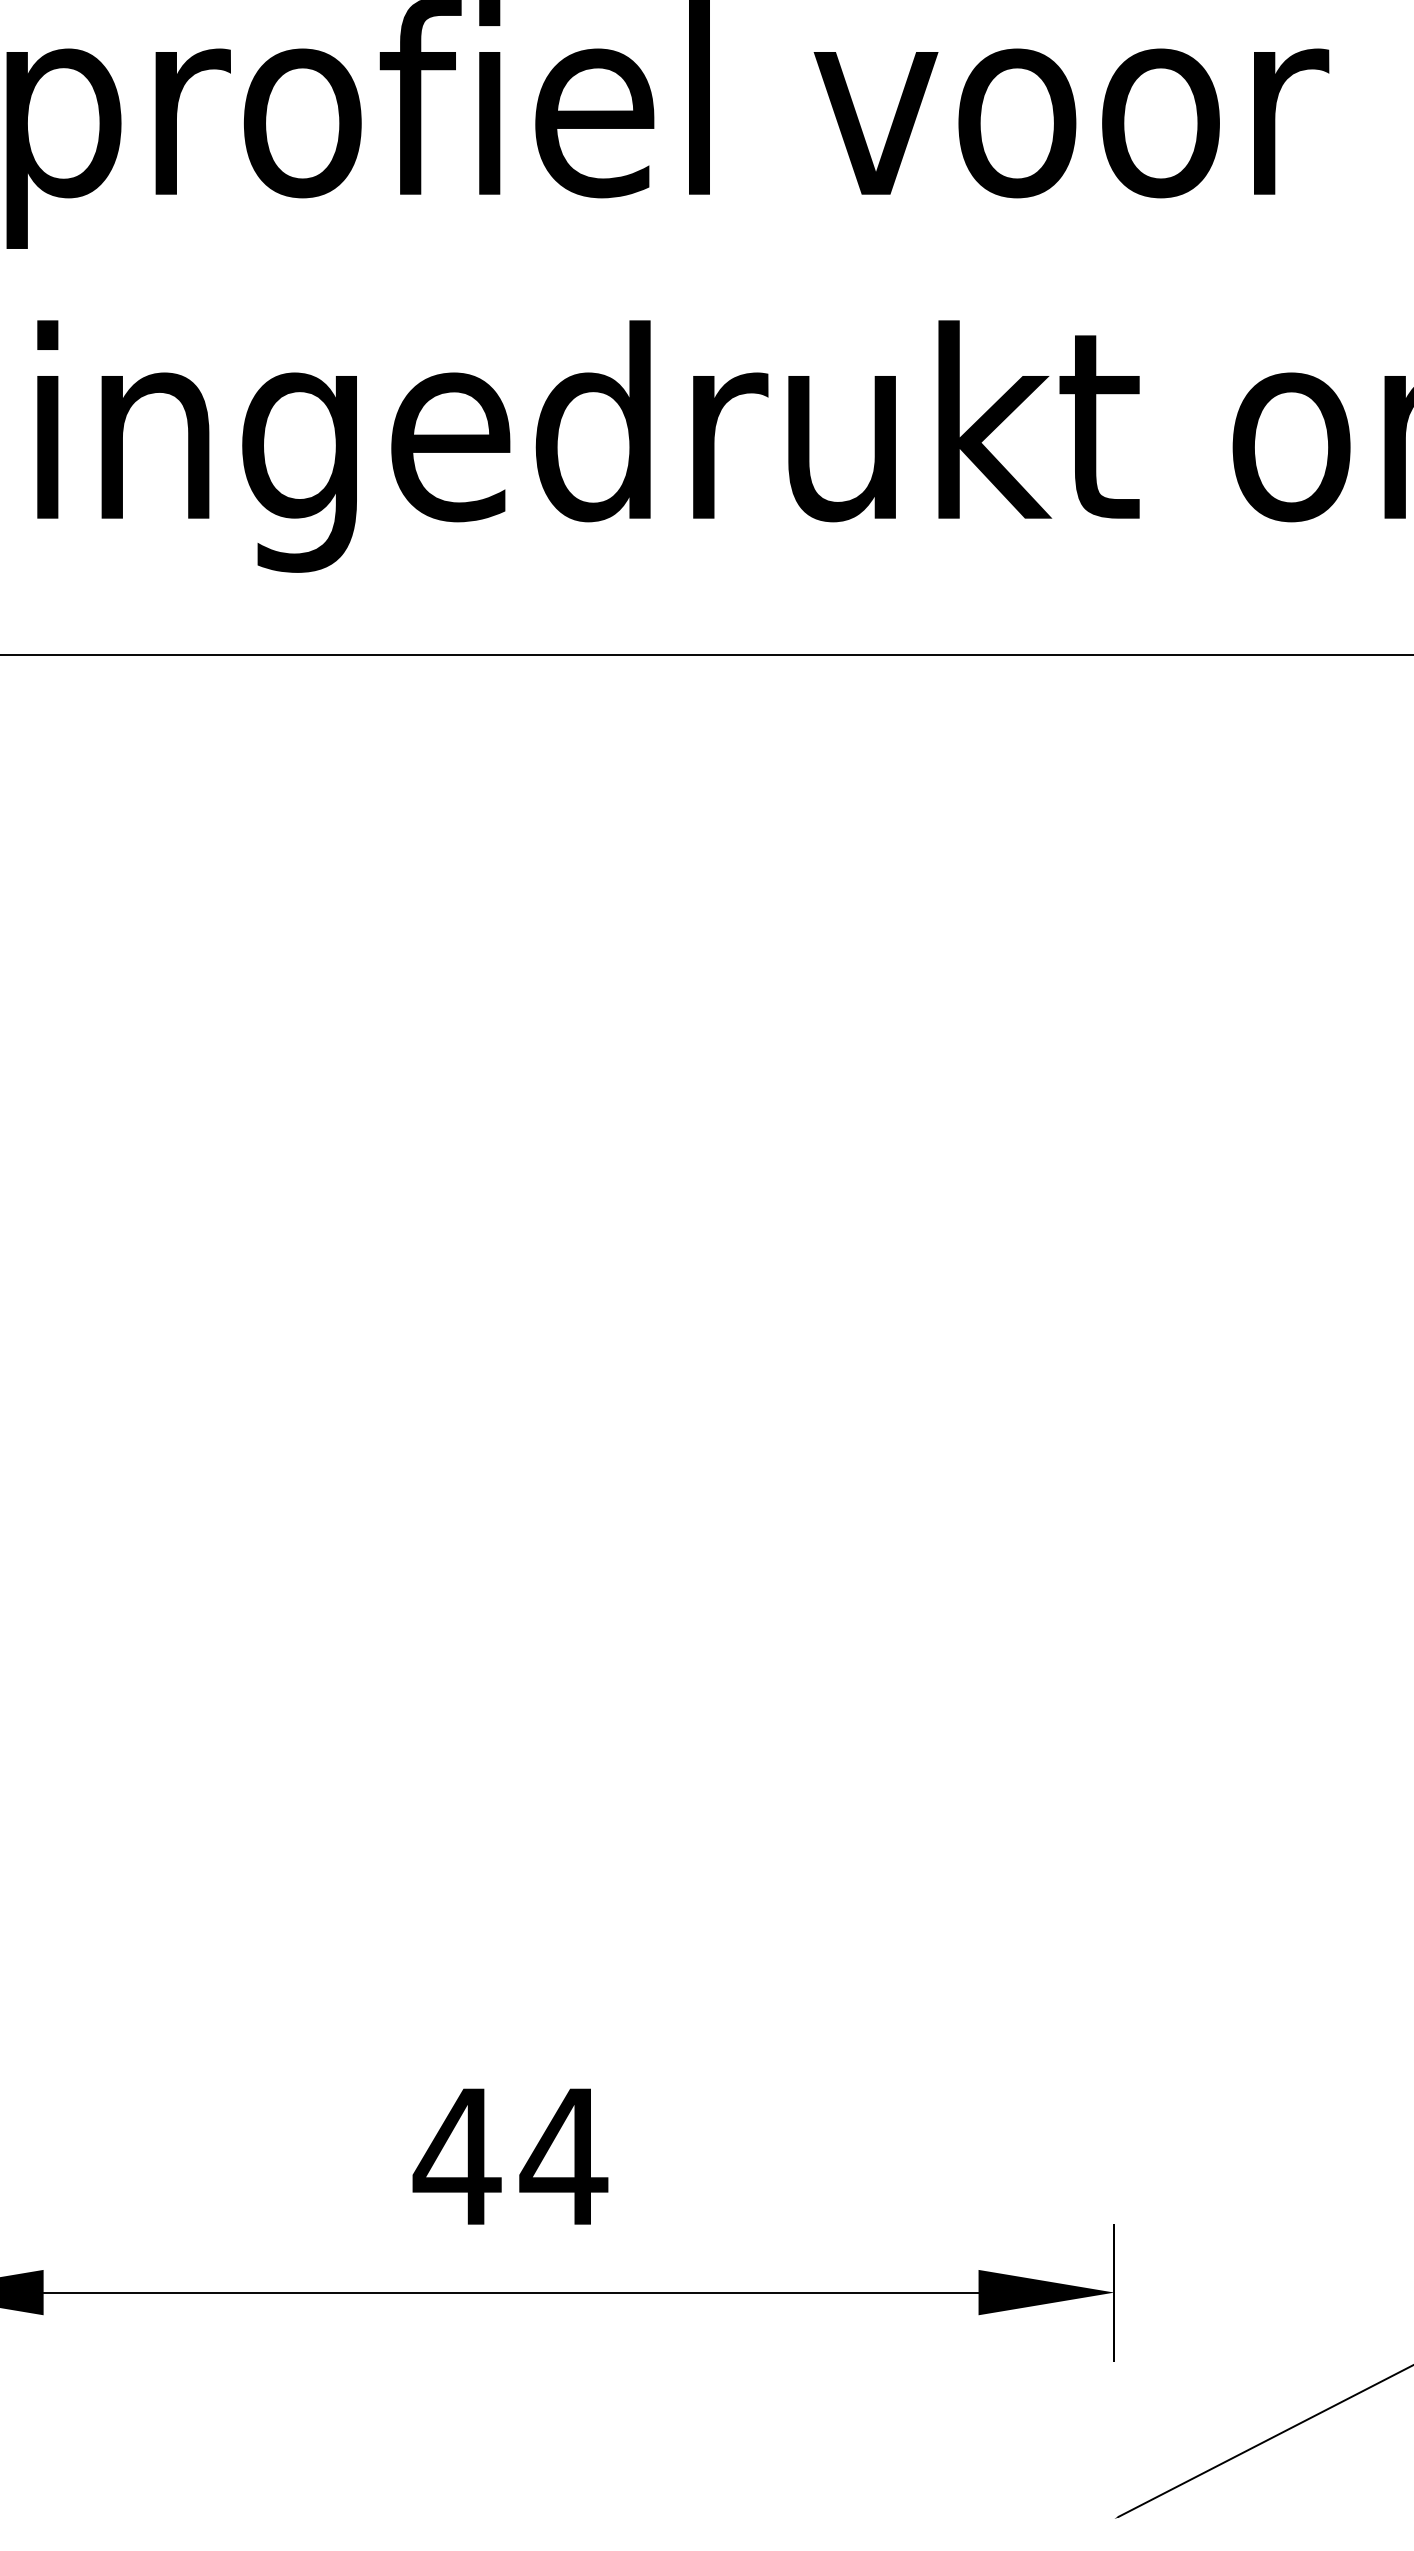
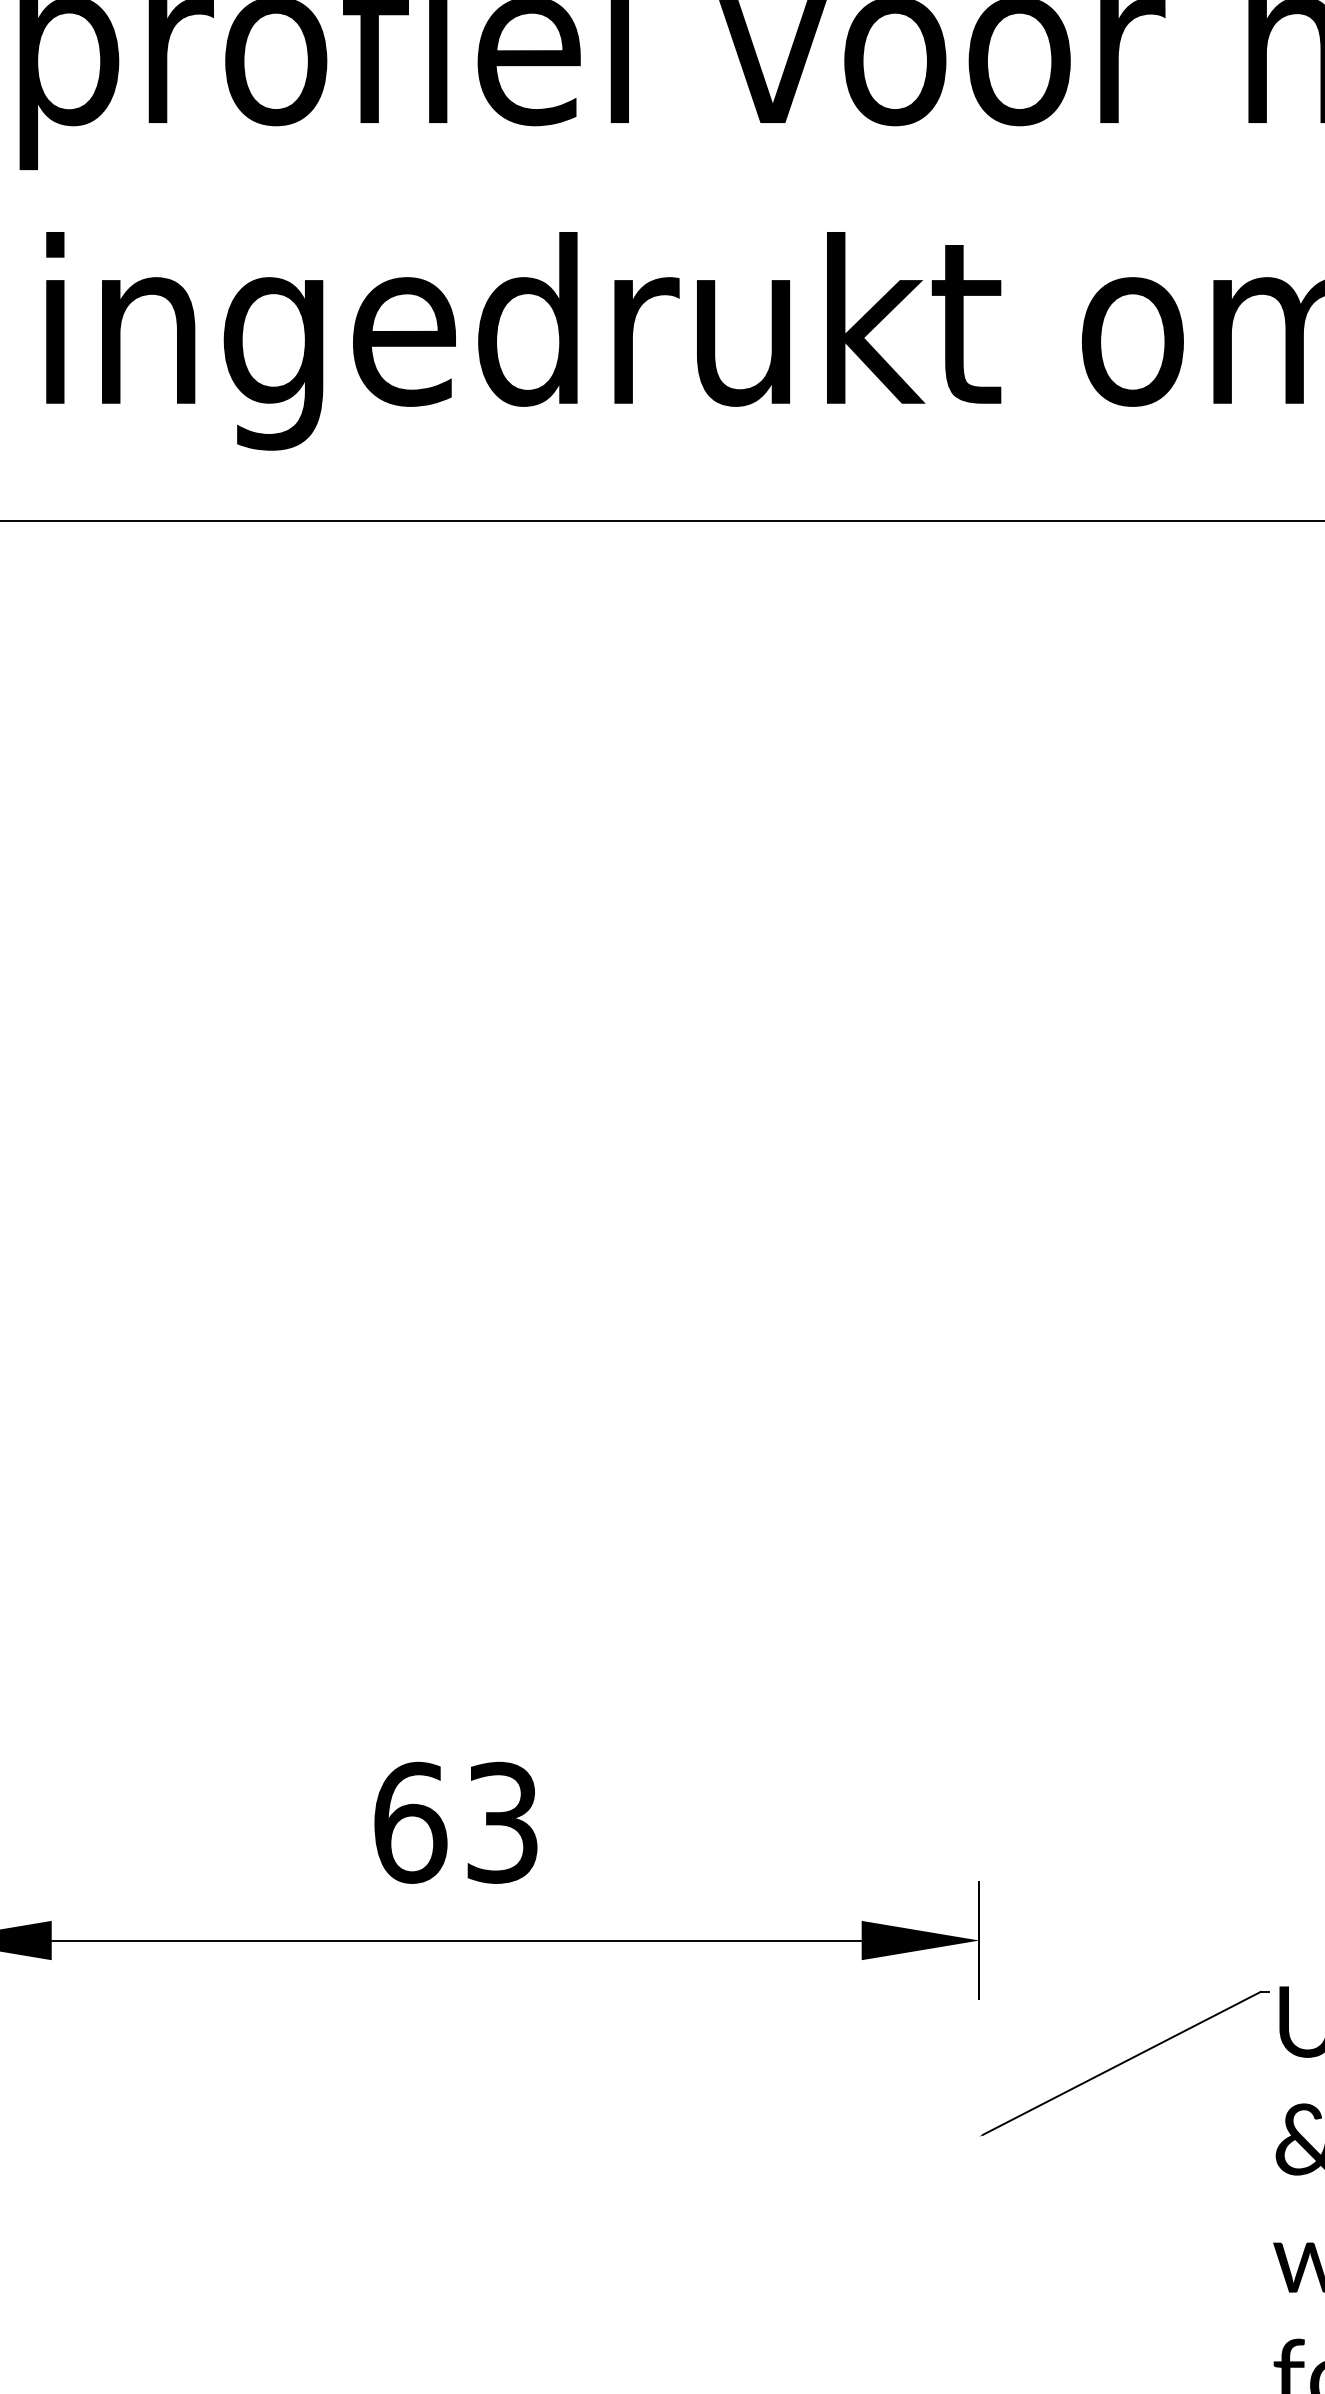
text: (509, 2156) -> (455, 1822), 44 -> 63

